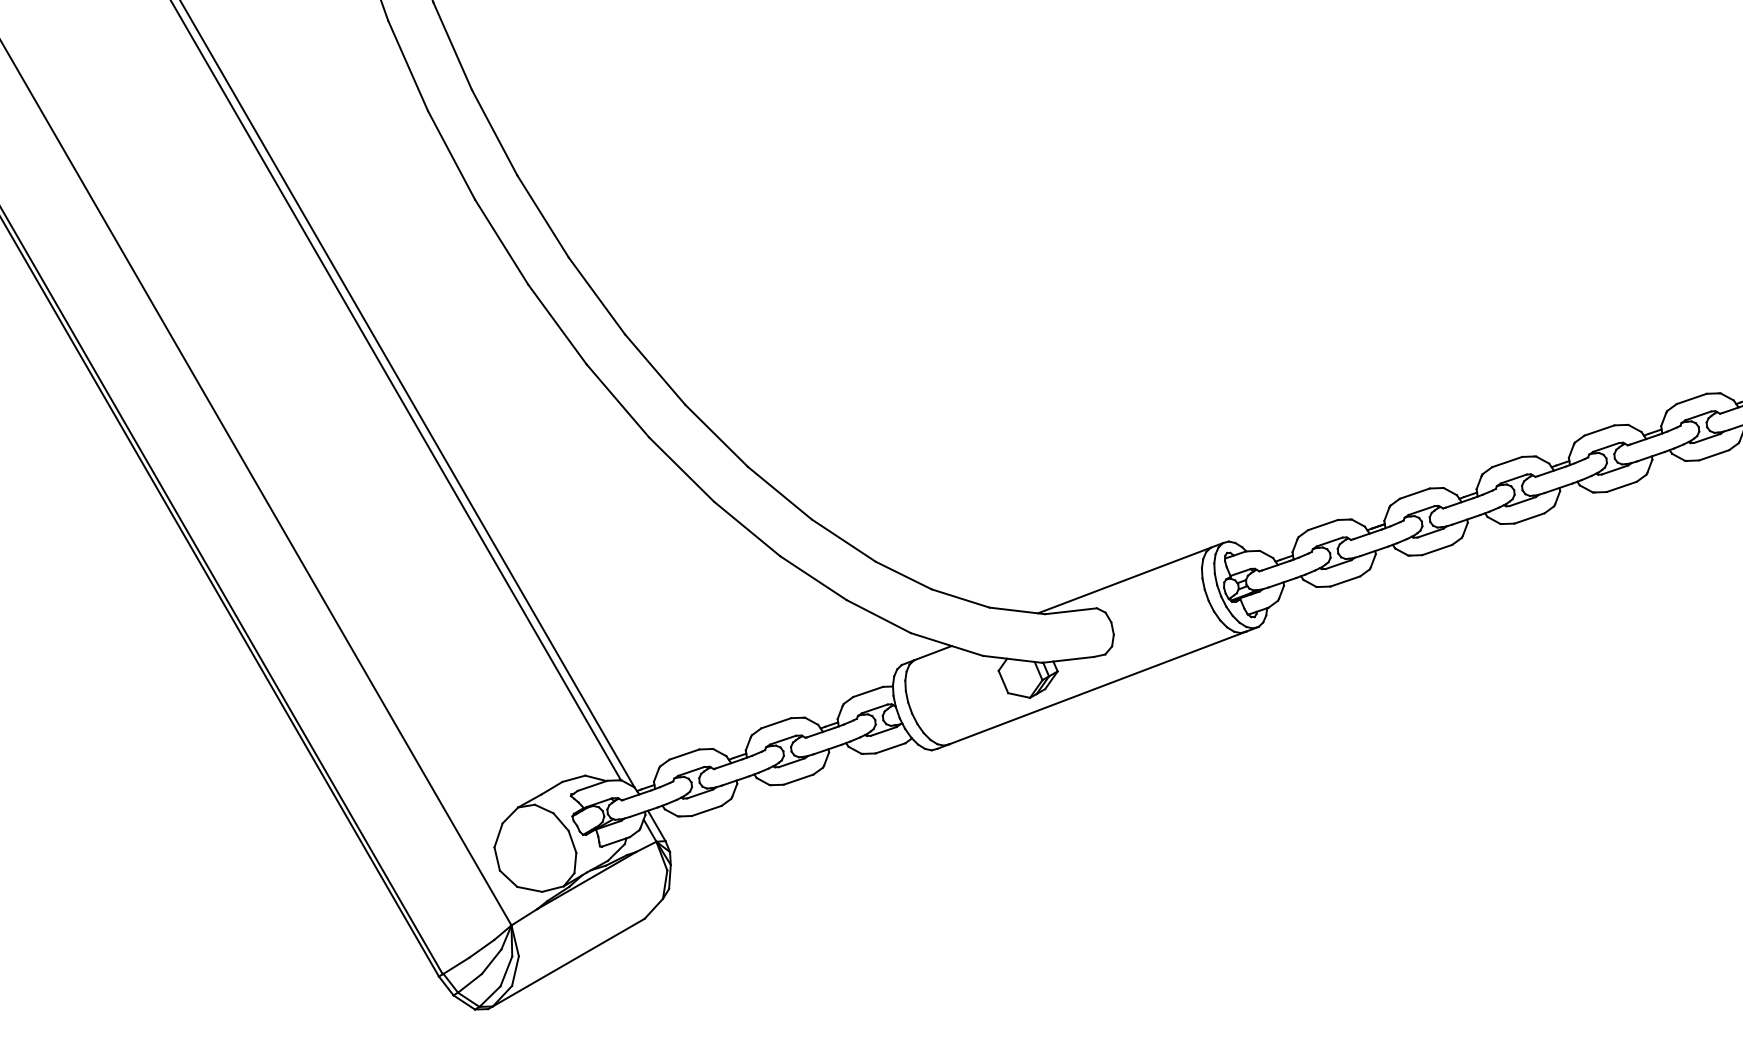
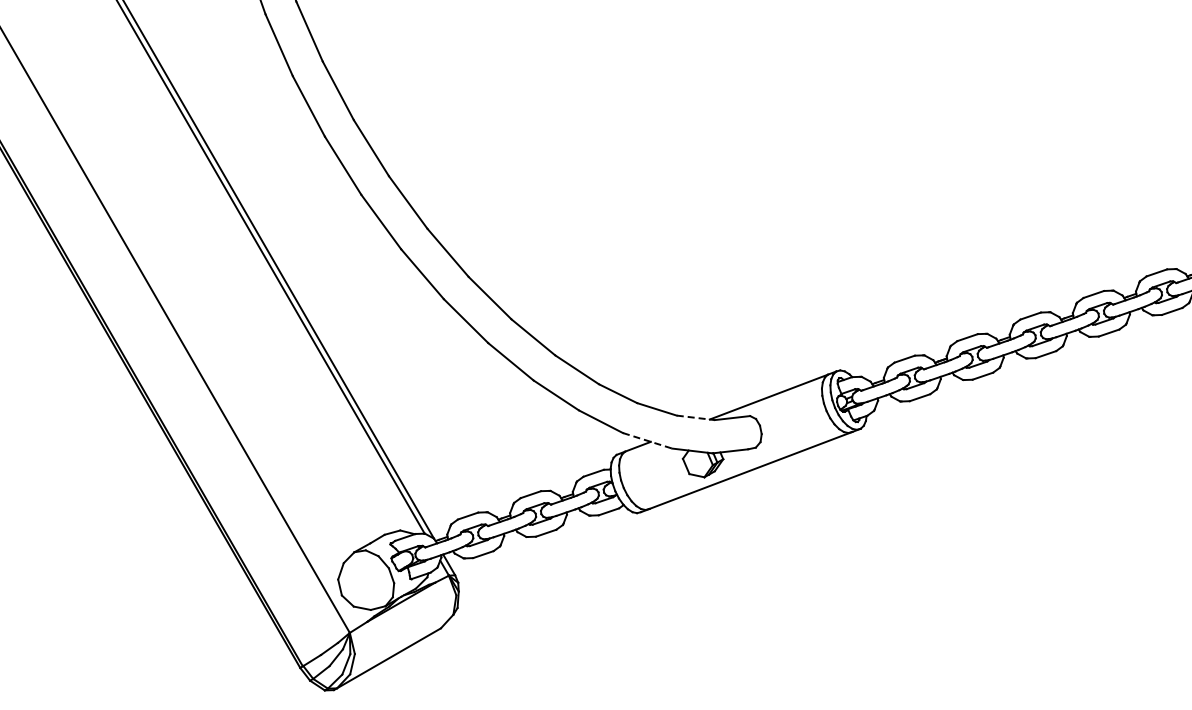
line: (1018, 610) -> (696, 417), solid -> dashed
line: (946, 644) -> (647, 440), solid -> dashed

